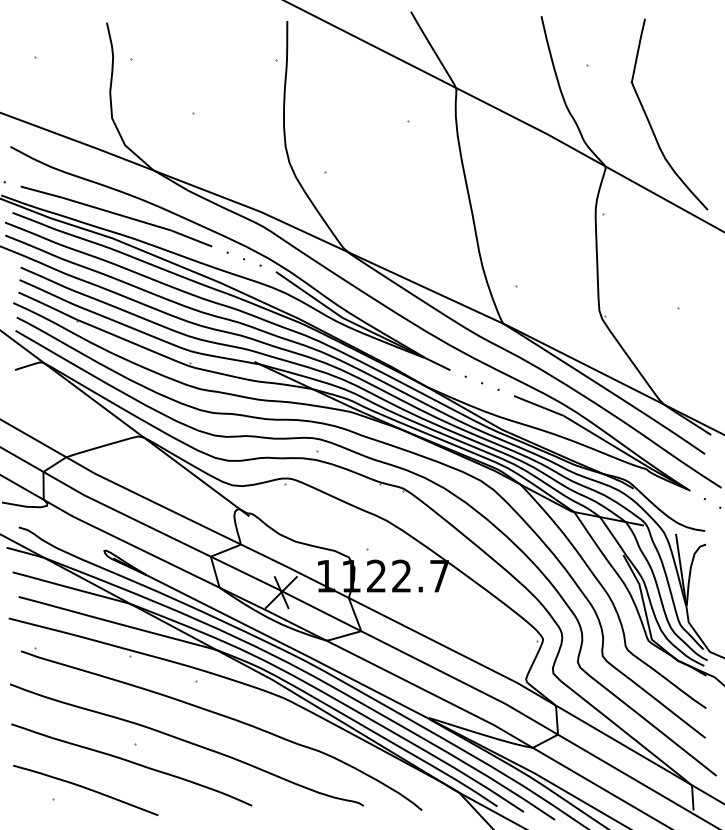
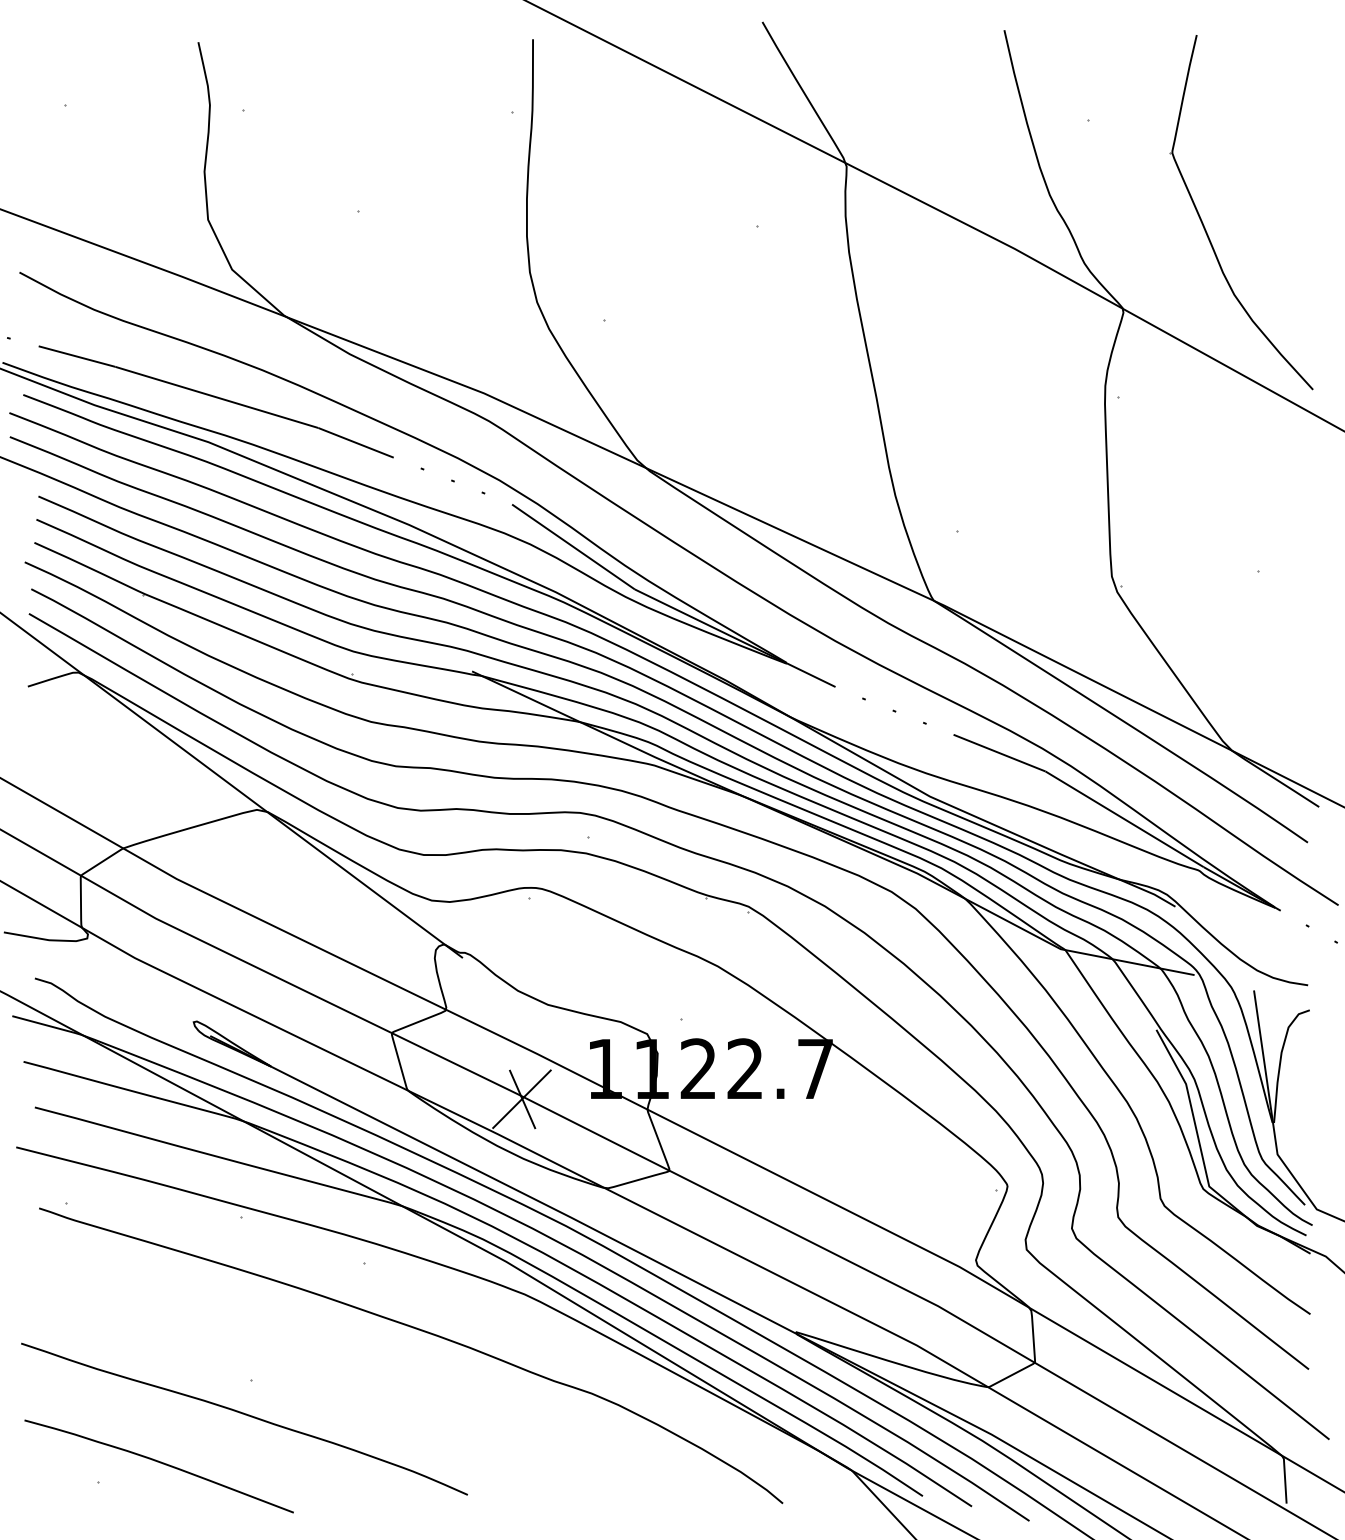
curve: (186, 742) -> (346, 1377), removed

